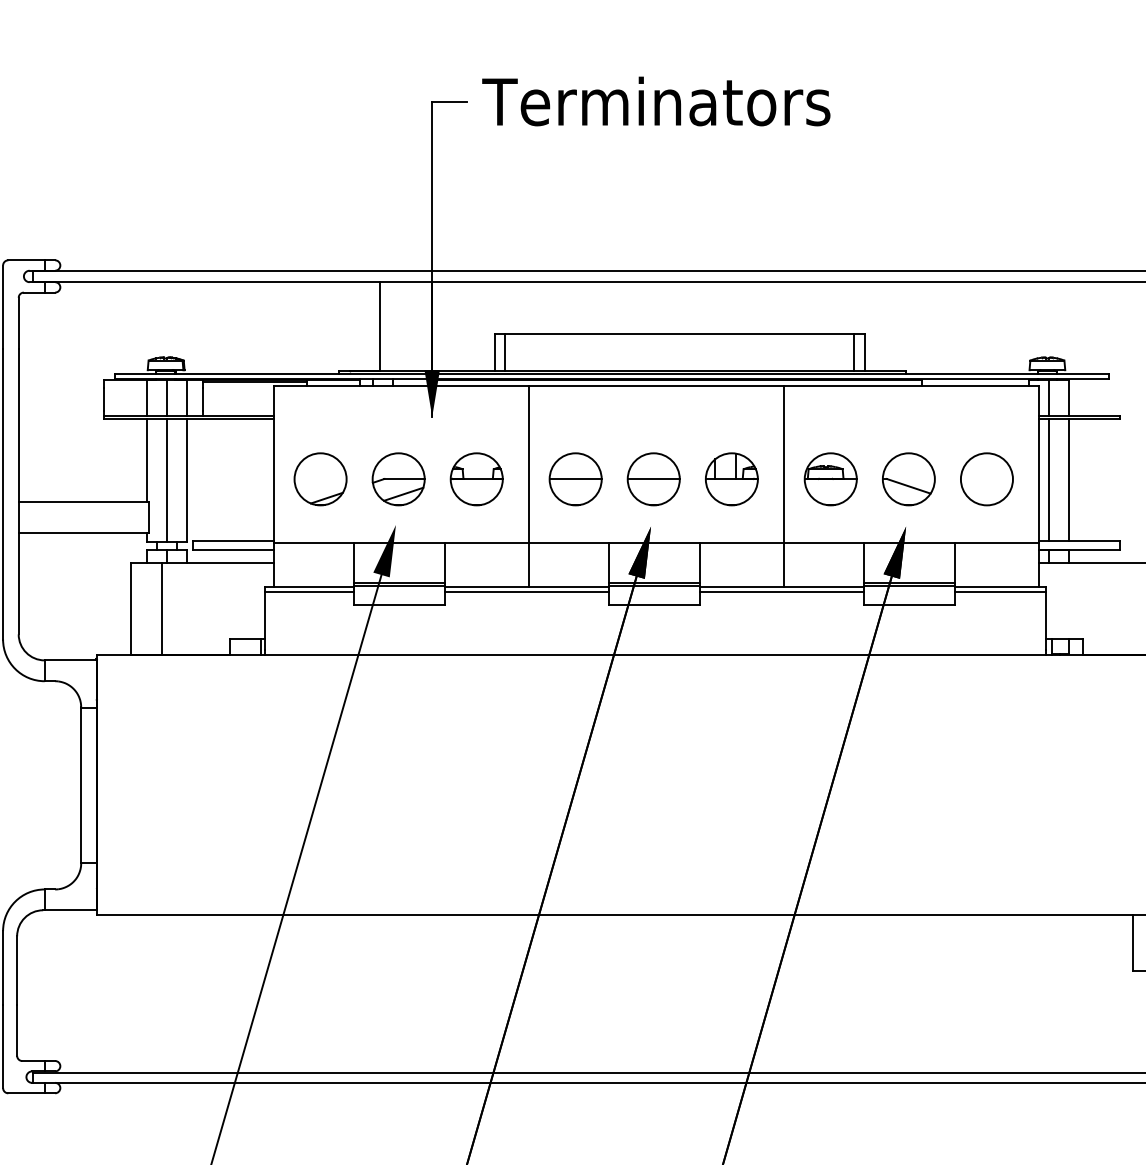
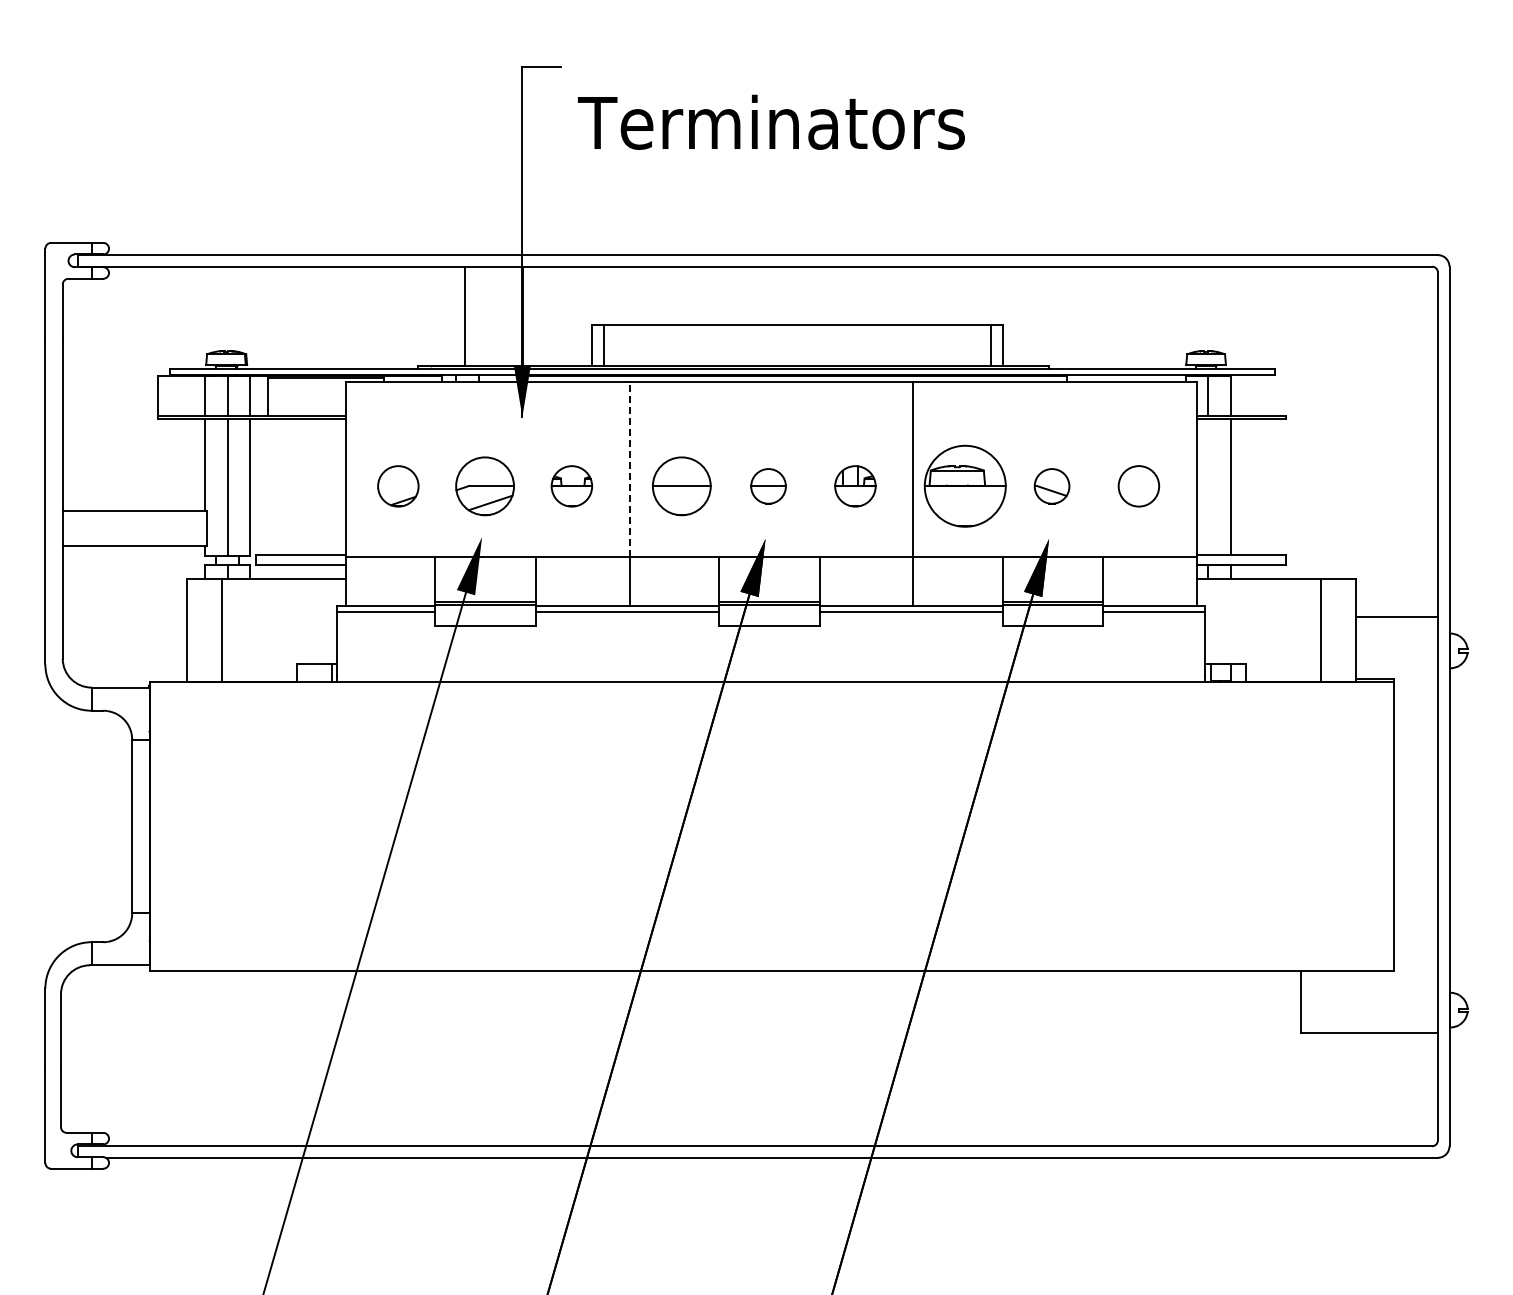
text: (656, 100) -> (771, 121), moved
line: (528, 464) -> (629, 469), solid -> dashed
part: (320, 479) -> (398, 486), size x0.7
part: (476, 479) -> (571, 486), size x0.7
part: (653, 479) -> (768, 486), size x0.6
part: (731, 479) -> (855, 486), size x0.7
part: (830, 479) -> (965, 486), size x1.4
part: (908, 479) -> (1051, 486), size x0.6
circle: (986, 479) -> (1138, 486), size x0.7
line: (1049, 480) -> (1208, 487), removed

